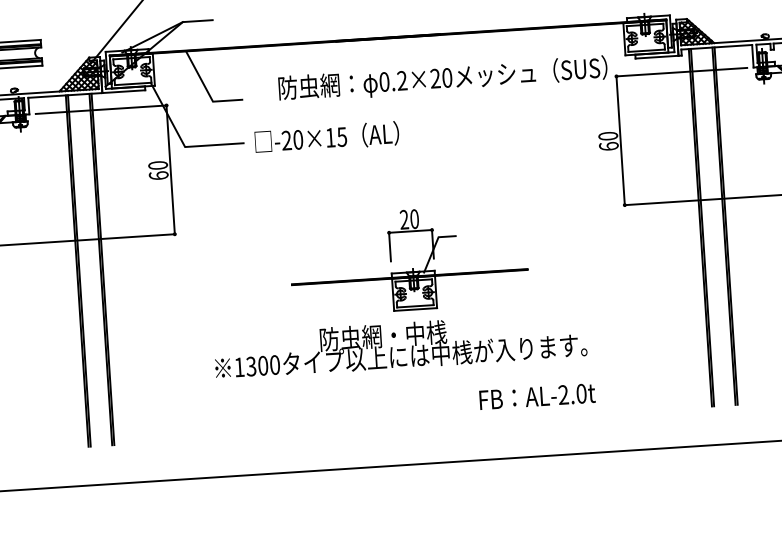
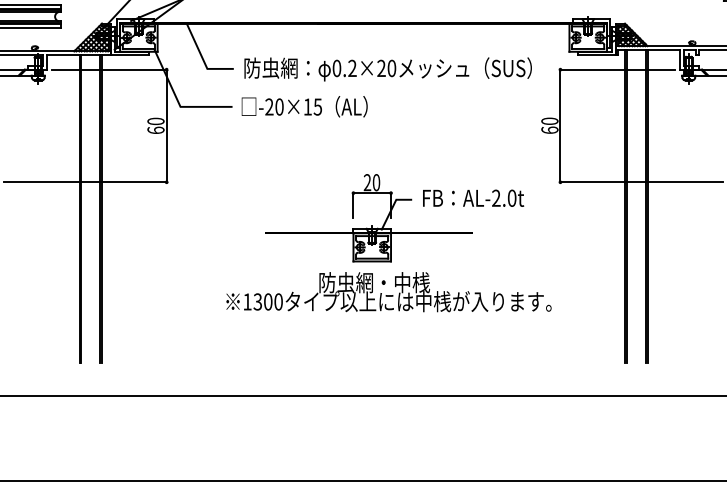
text: (442, 79) -> (387, 69), moved
text: (399, 346) -> (388, 292), moved
text: (537, 395) -> (473, 197), moved

